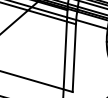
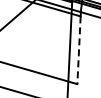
line: (74, 58) -> (79, 50), solid -> dashed

